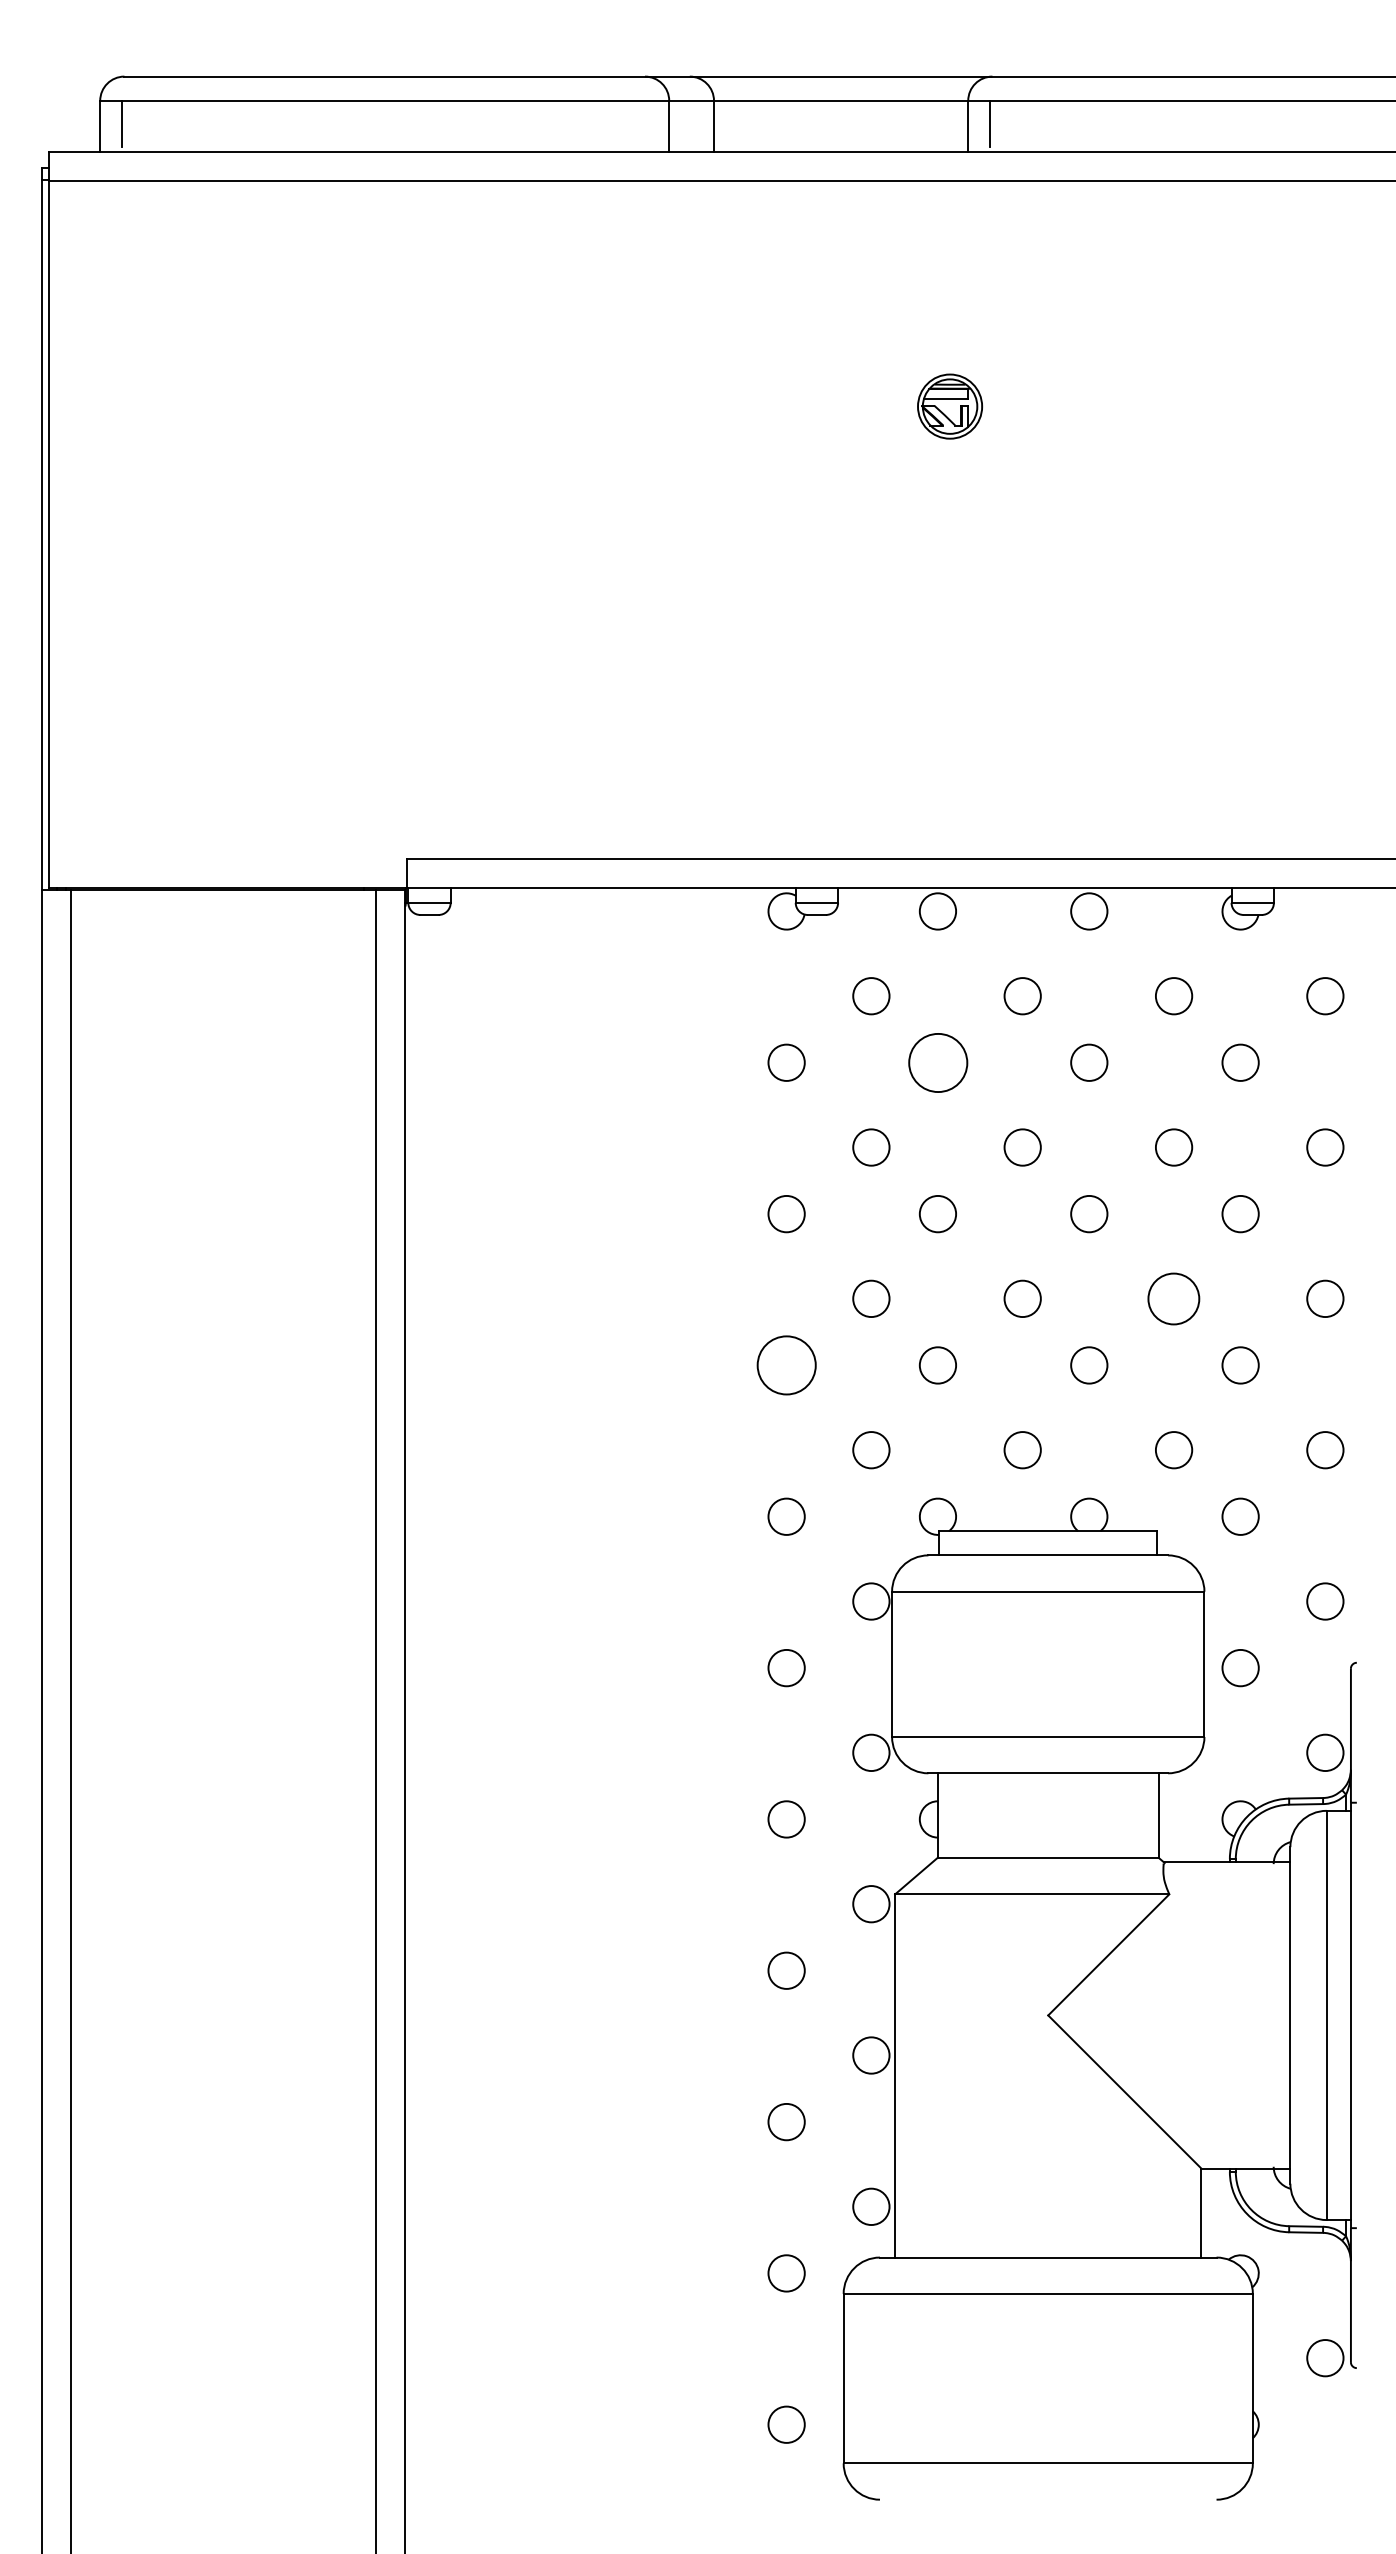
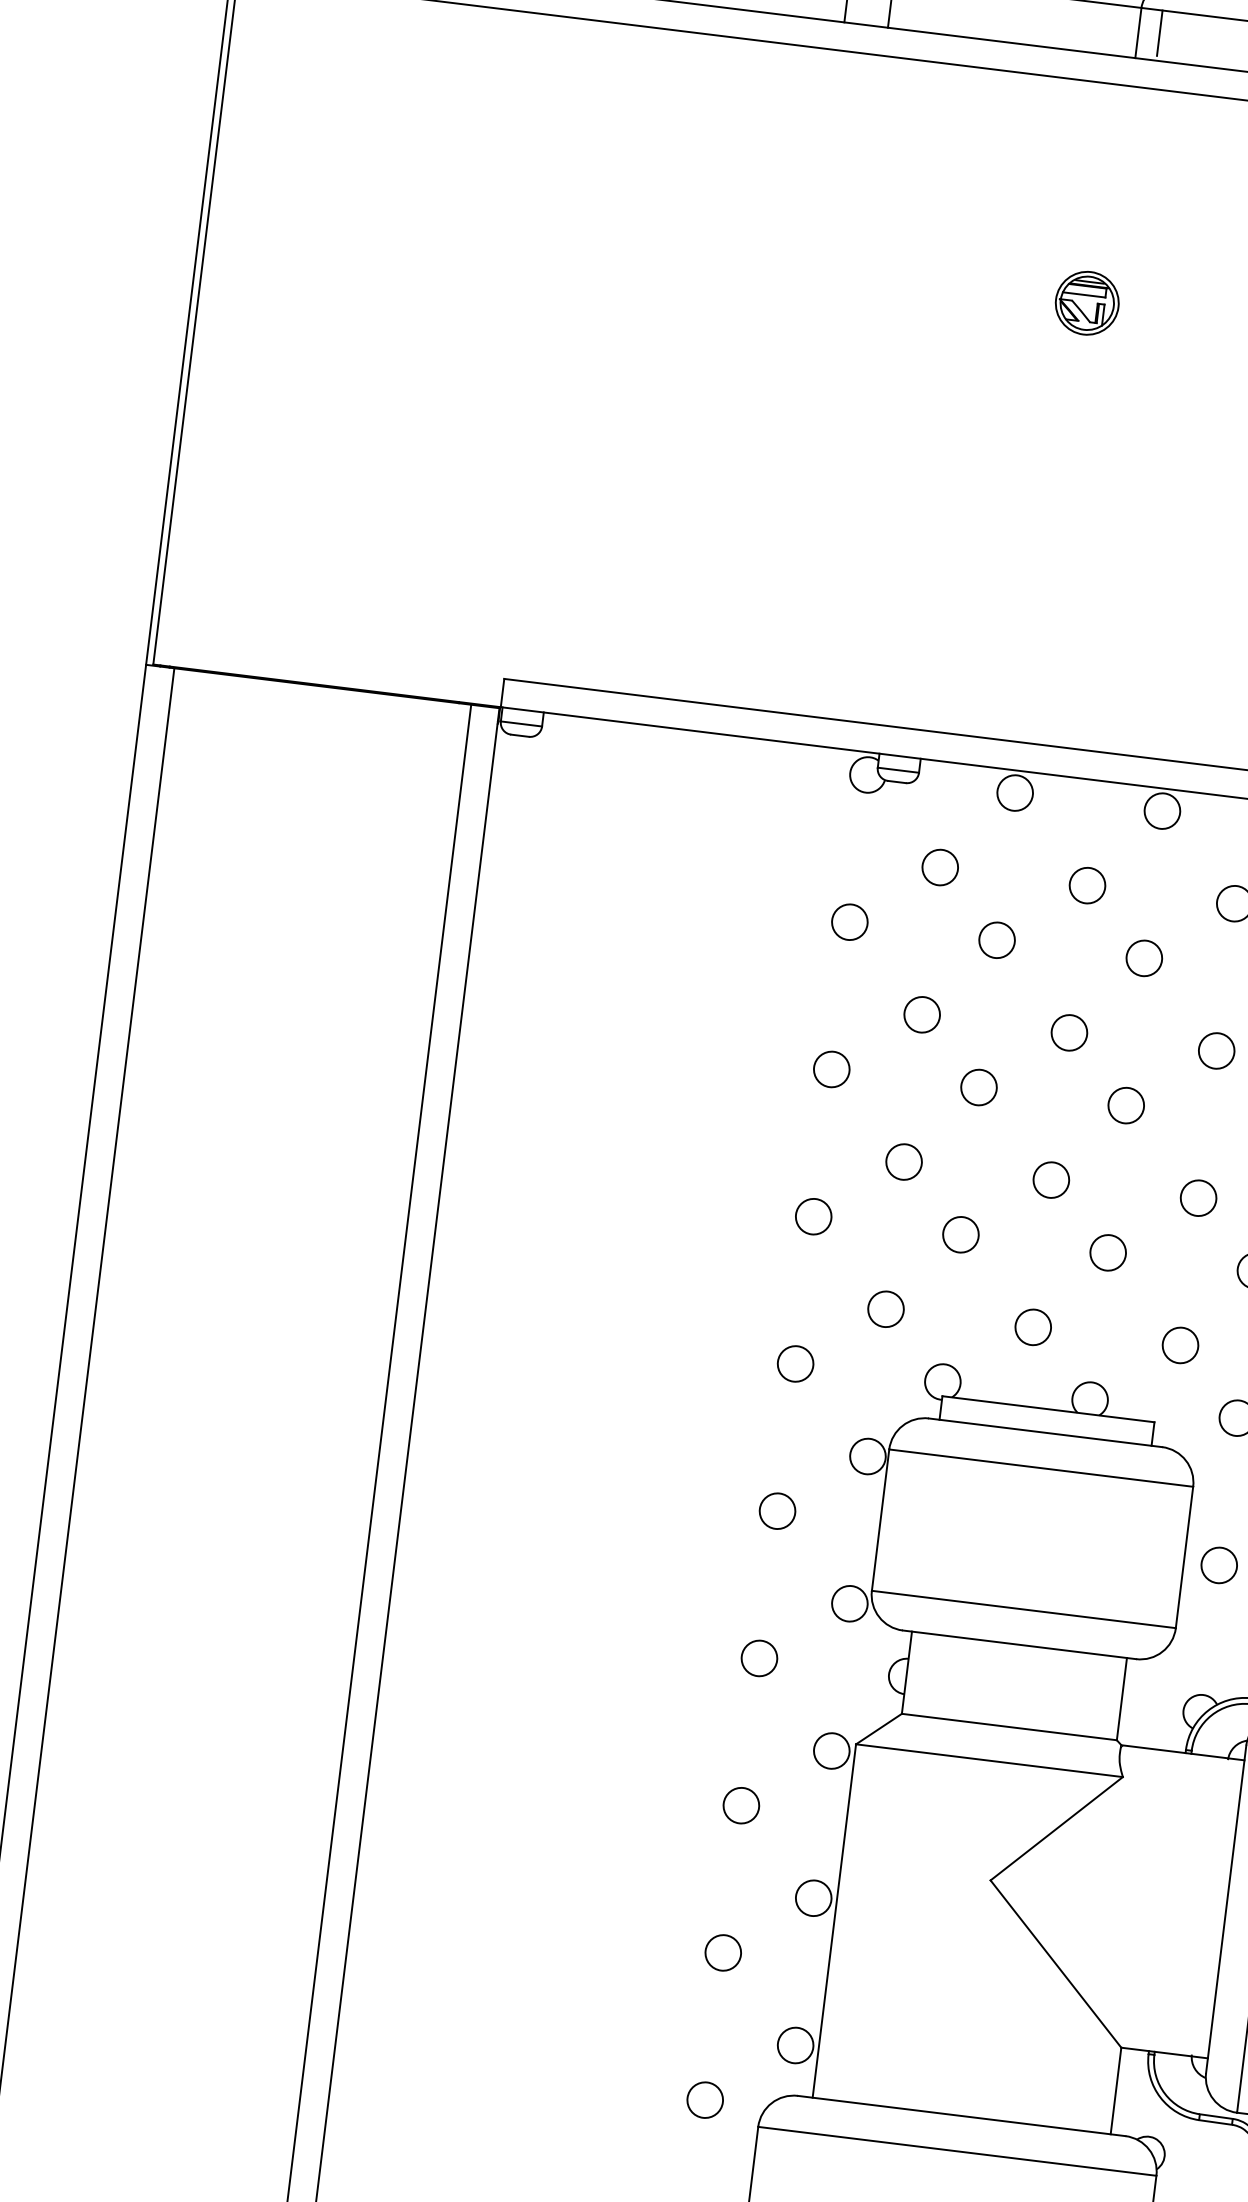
circle: (937, 1062) -> (996, 939), size x0.62
circle: (1174, 1298) -> (1199, 1197), size x0.71
circle: (786, 1365) -> (813, 1216), size x0.62

